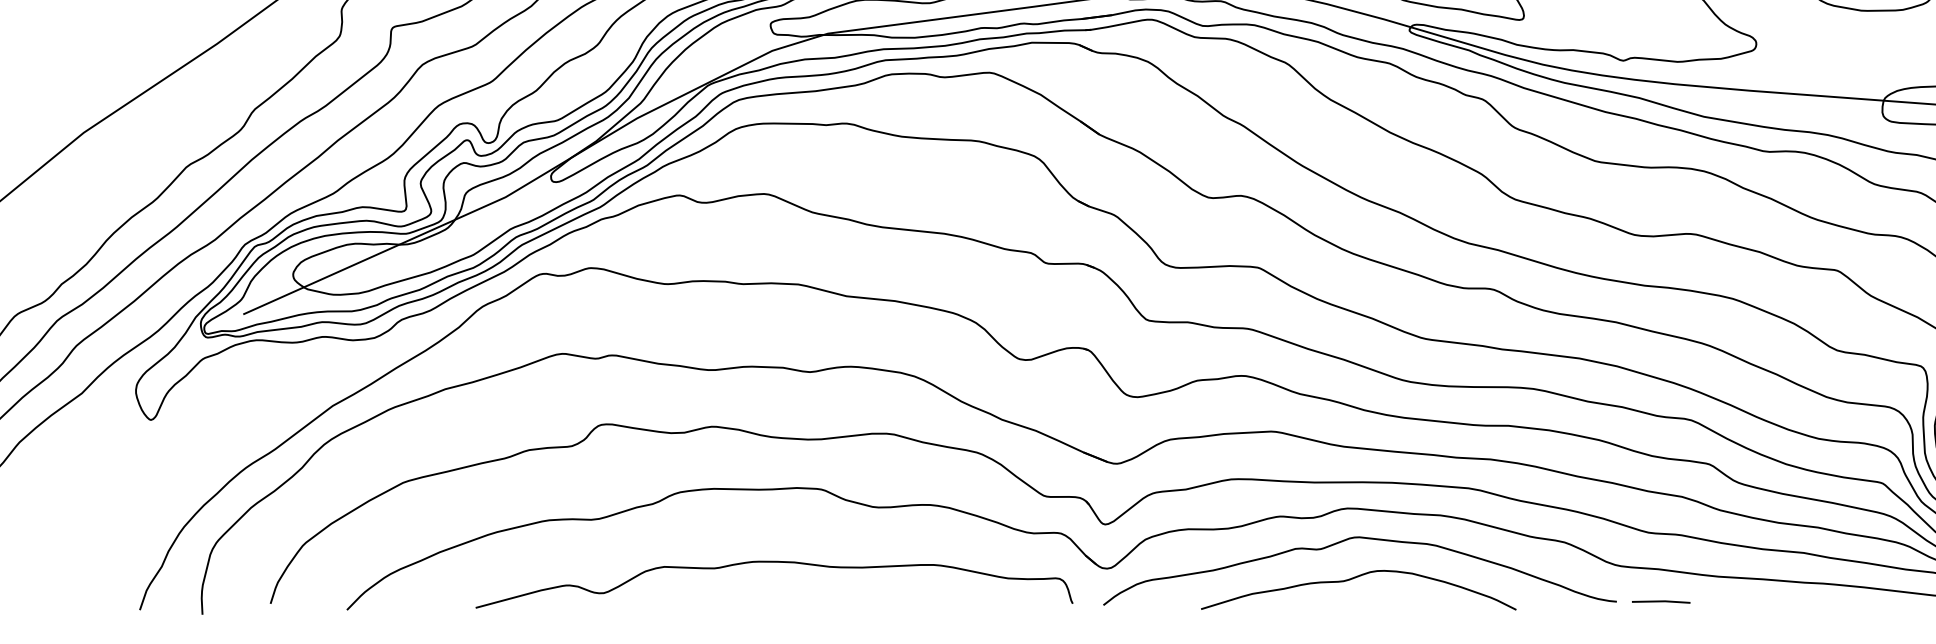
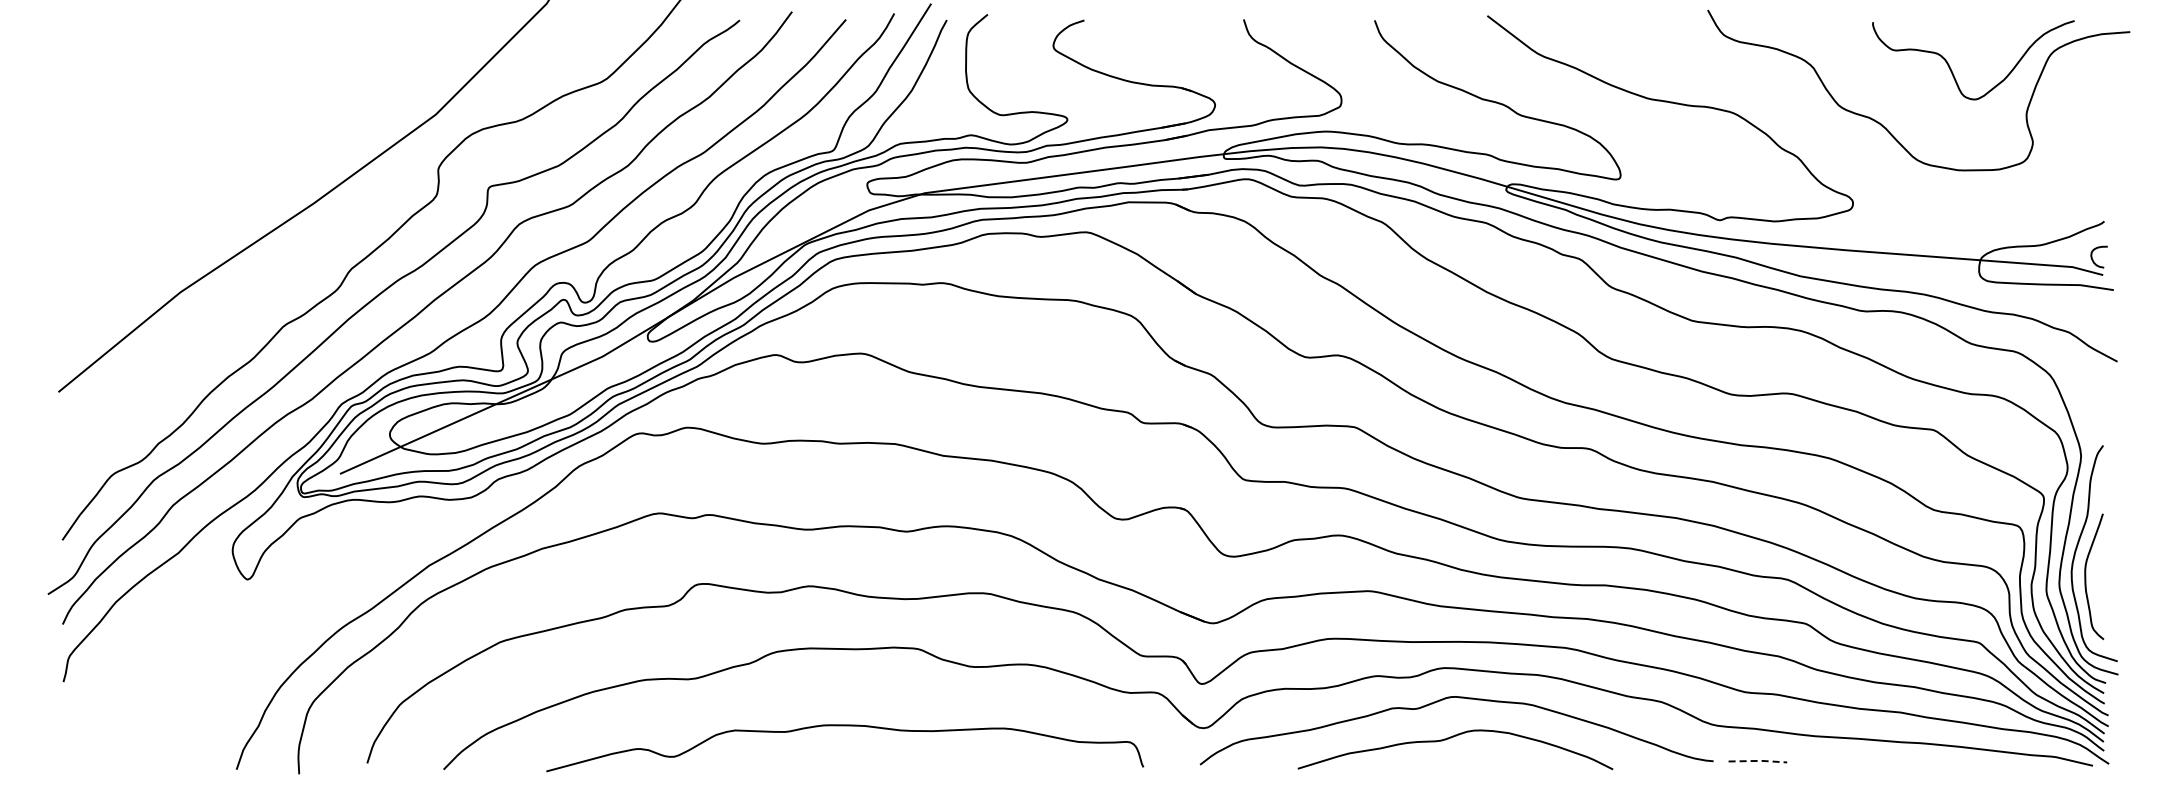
curve: (774, 562) -> (845, 726), moved
line: (1661, 600) -> (1758, 760), solid -> dashed

